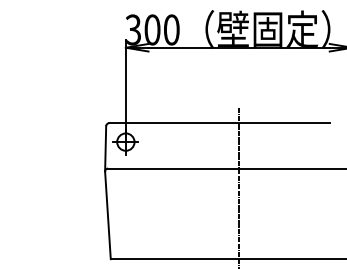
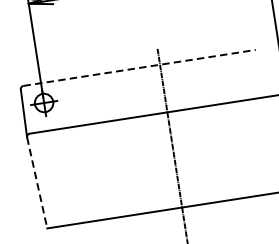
line: (219, 123) -> (139, 68), solid -> dashed
line: (107, 215) -> (36, 183), solid -> dashed

